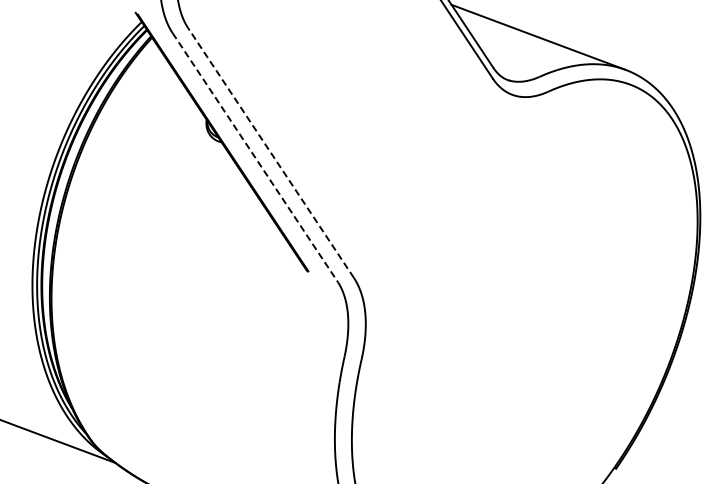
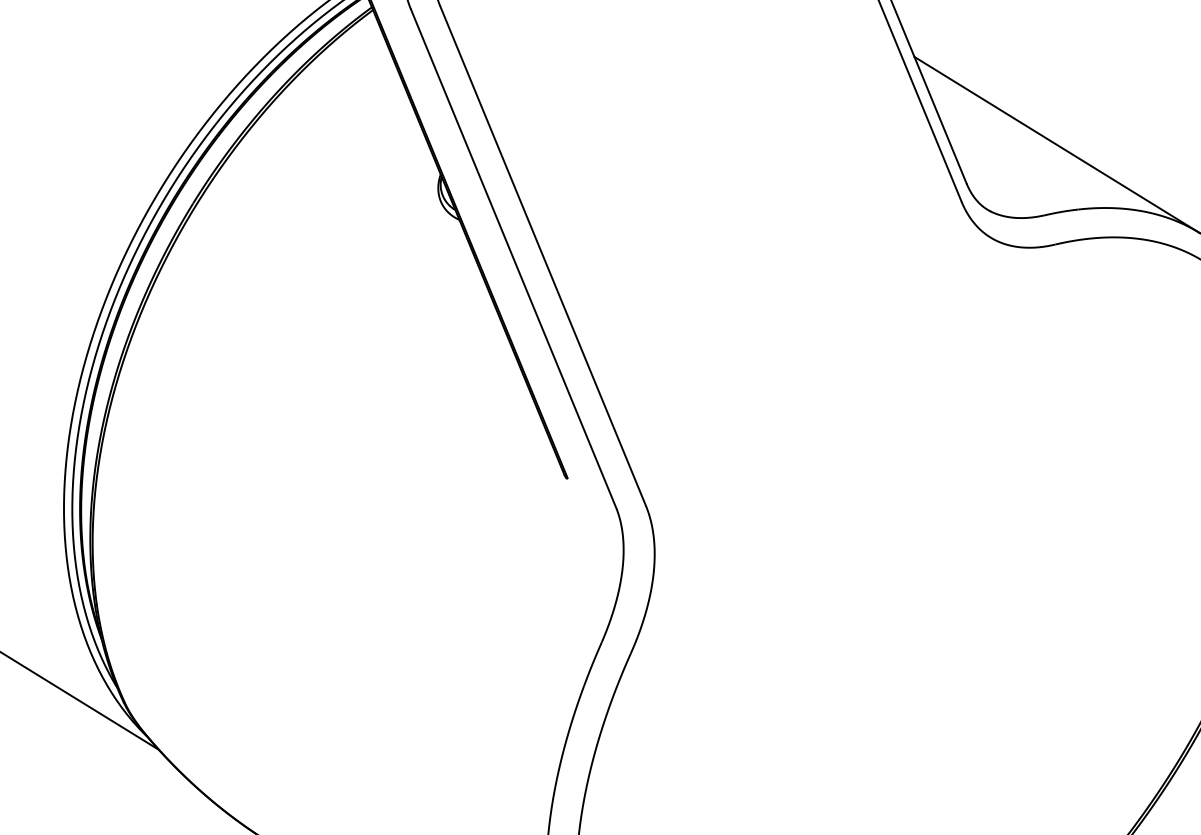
line: (271, 153) -> (543, 256), dashed -> solid
line: (255, 157) -> (513, 258), dashed -> solid

